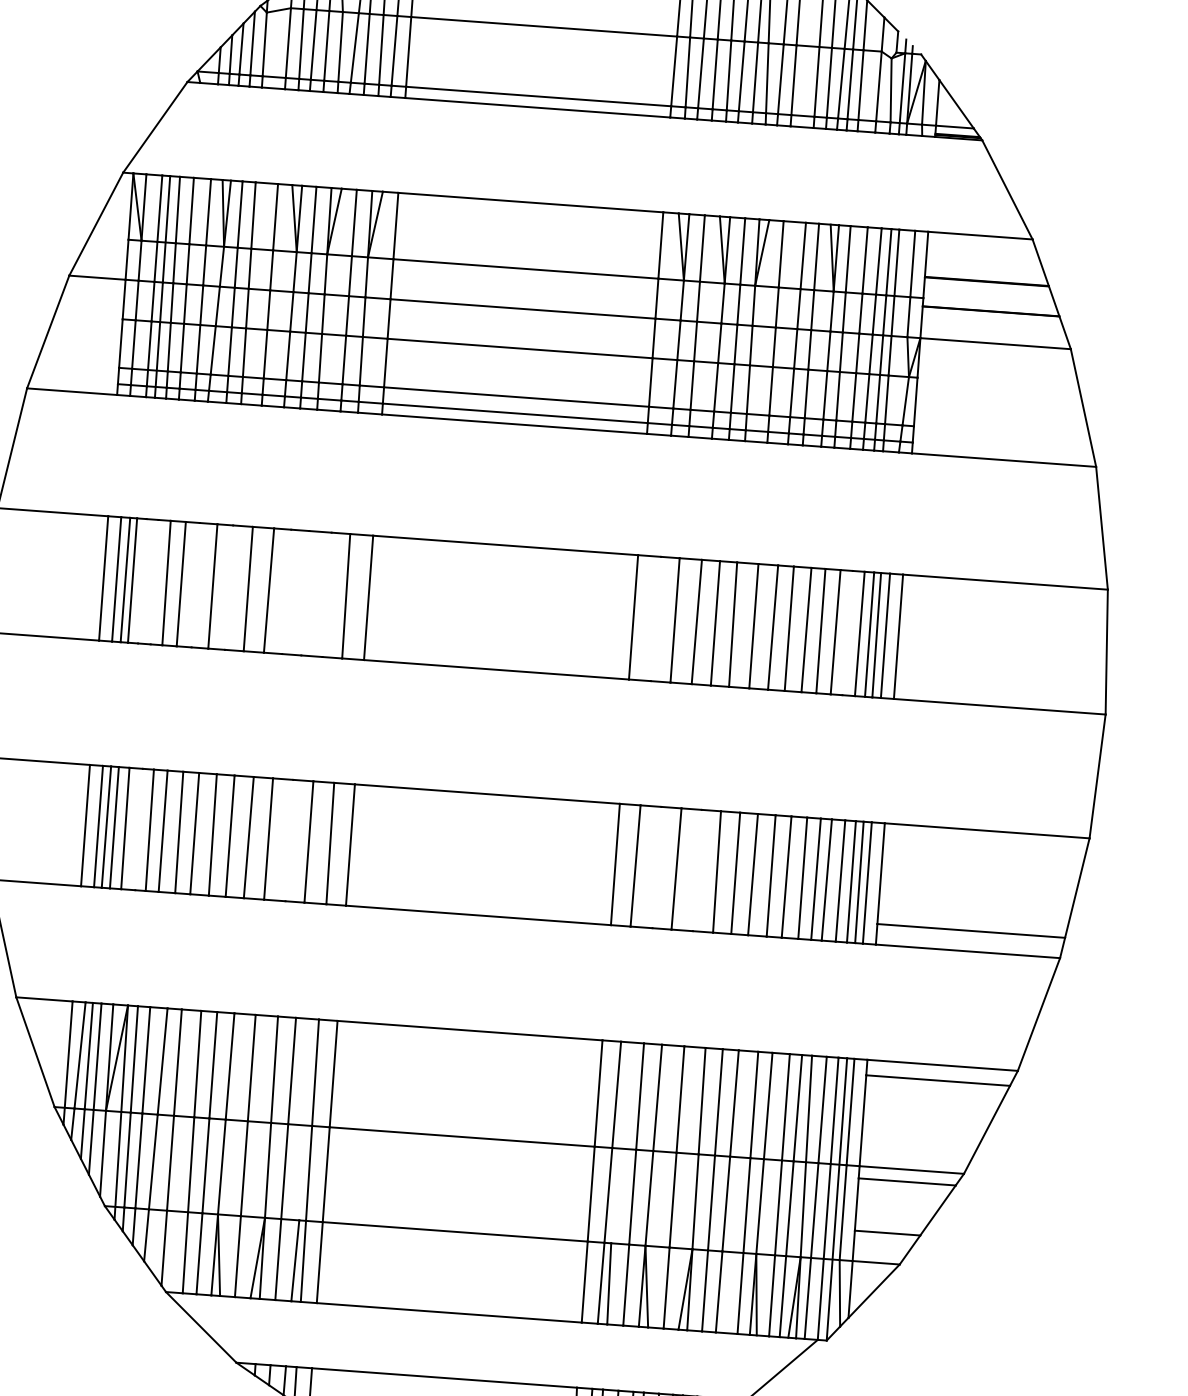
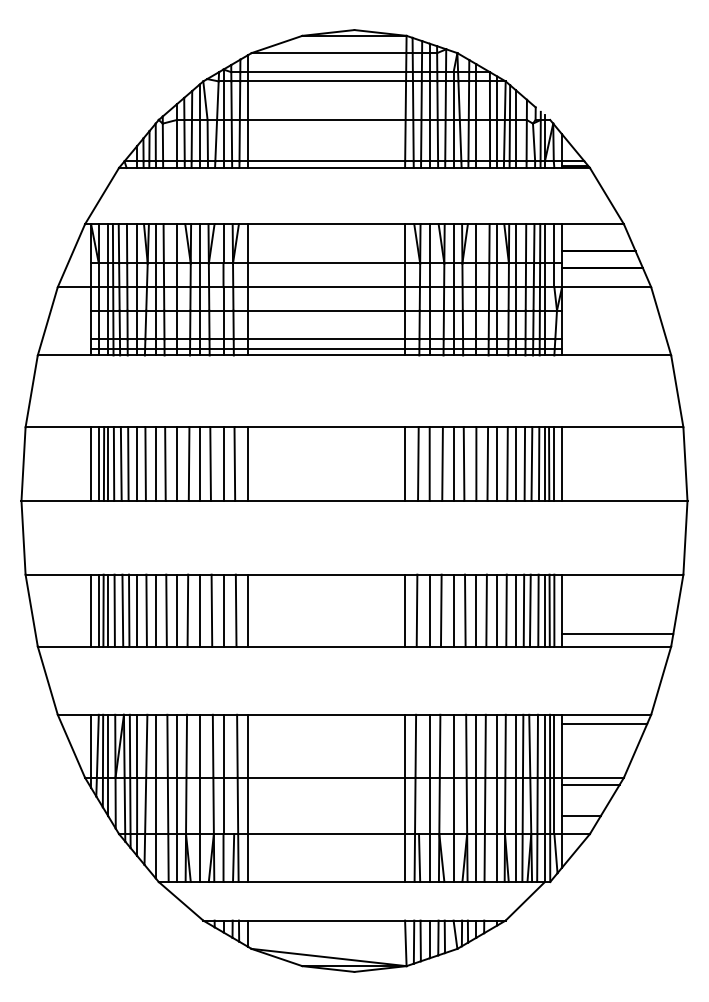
line: (141, 581) -> (113, 464), added
line: (153, 582) -> (120, 464), added
line: (195, 585) -> (145, 464), added
line: (229, 588) -> (165, 464), added
line: (286, 592) -> (199, 464), added
line: (305, 593) -> (210, 464), added
line: (327, 595) -> (223, 464), added
line: (656, 619) -> (418, 464), added
line: (846, 633) -> (531, 464), added
line: (138, 829) -> (122, 610), added
line: (288, 840) -> (211, 610), added
line: (656, 867) -> (429, 610), added
line: (697, 870) -> (453, 610), added

